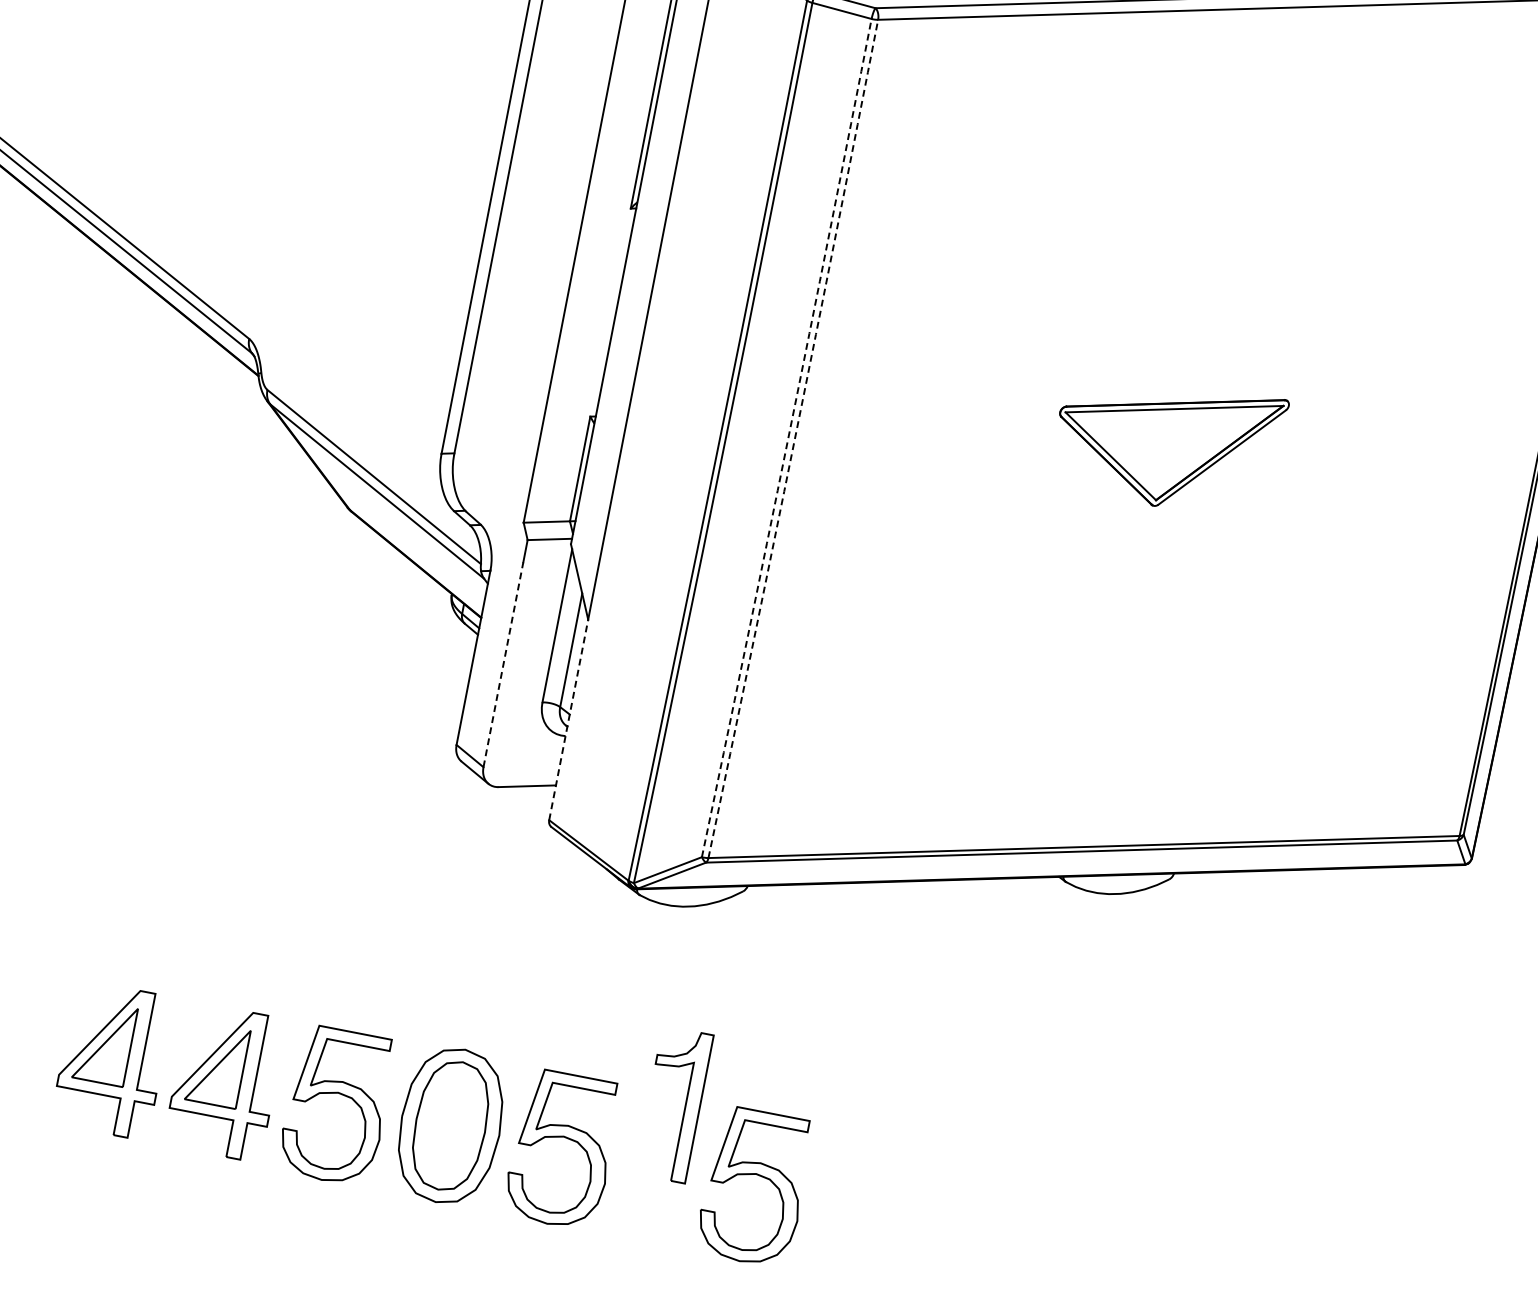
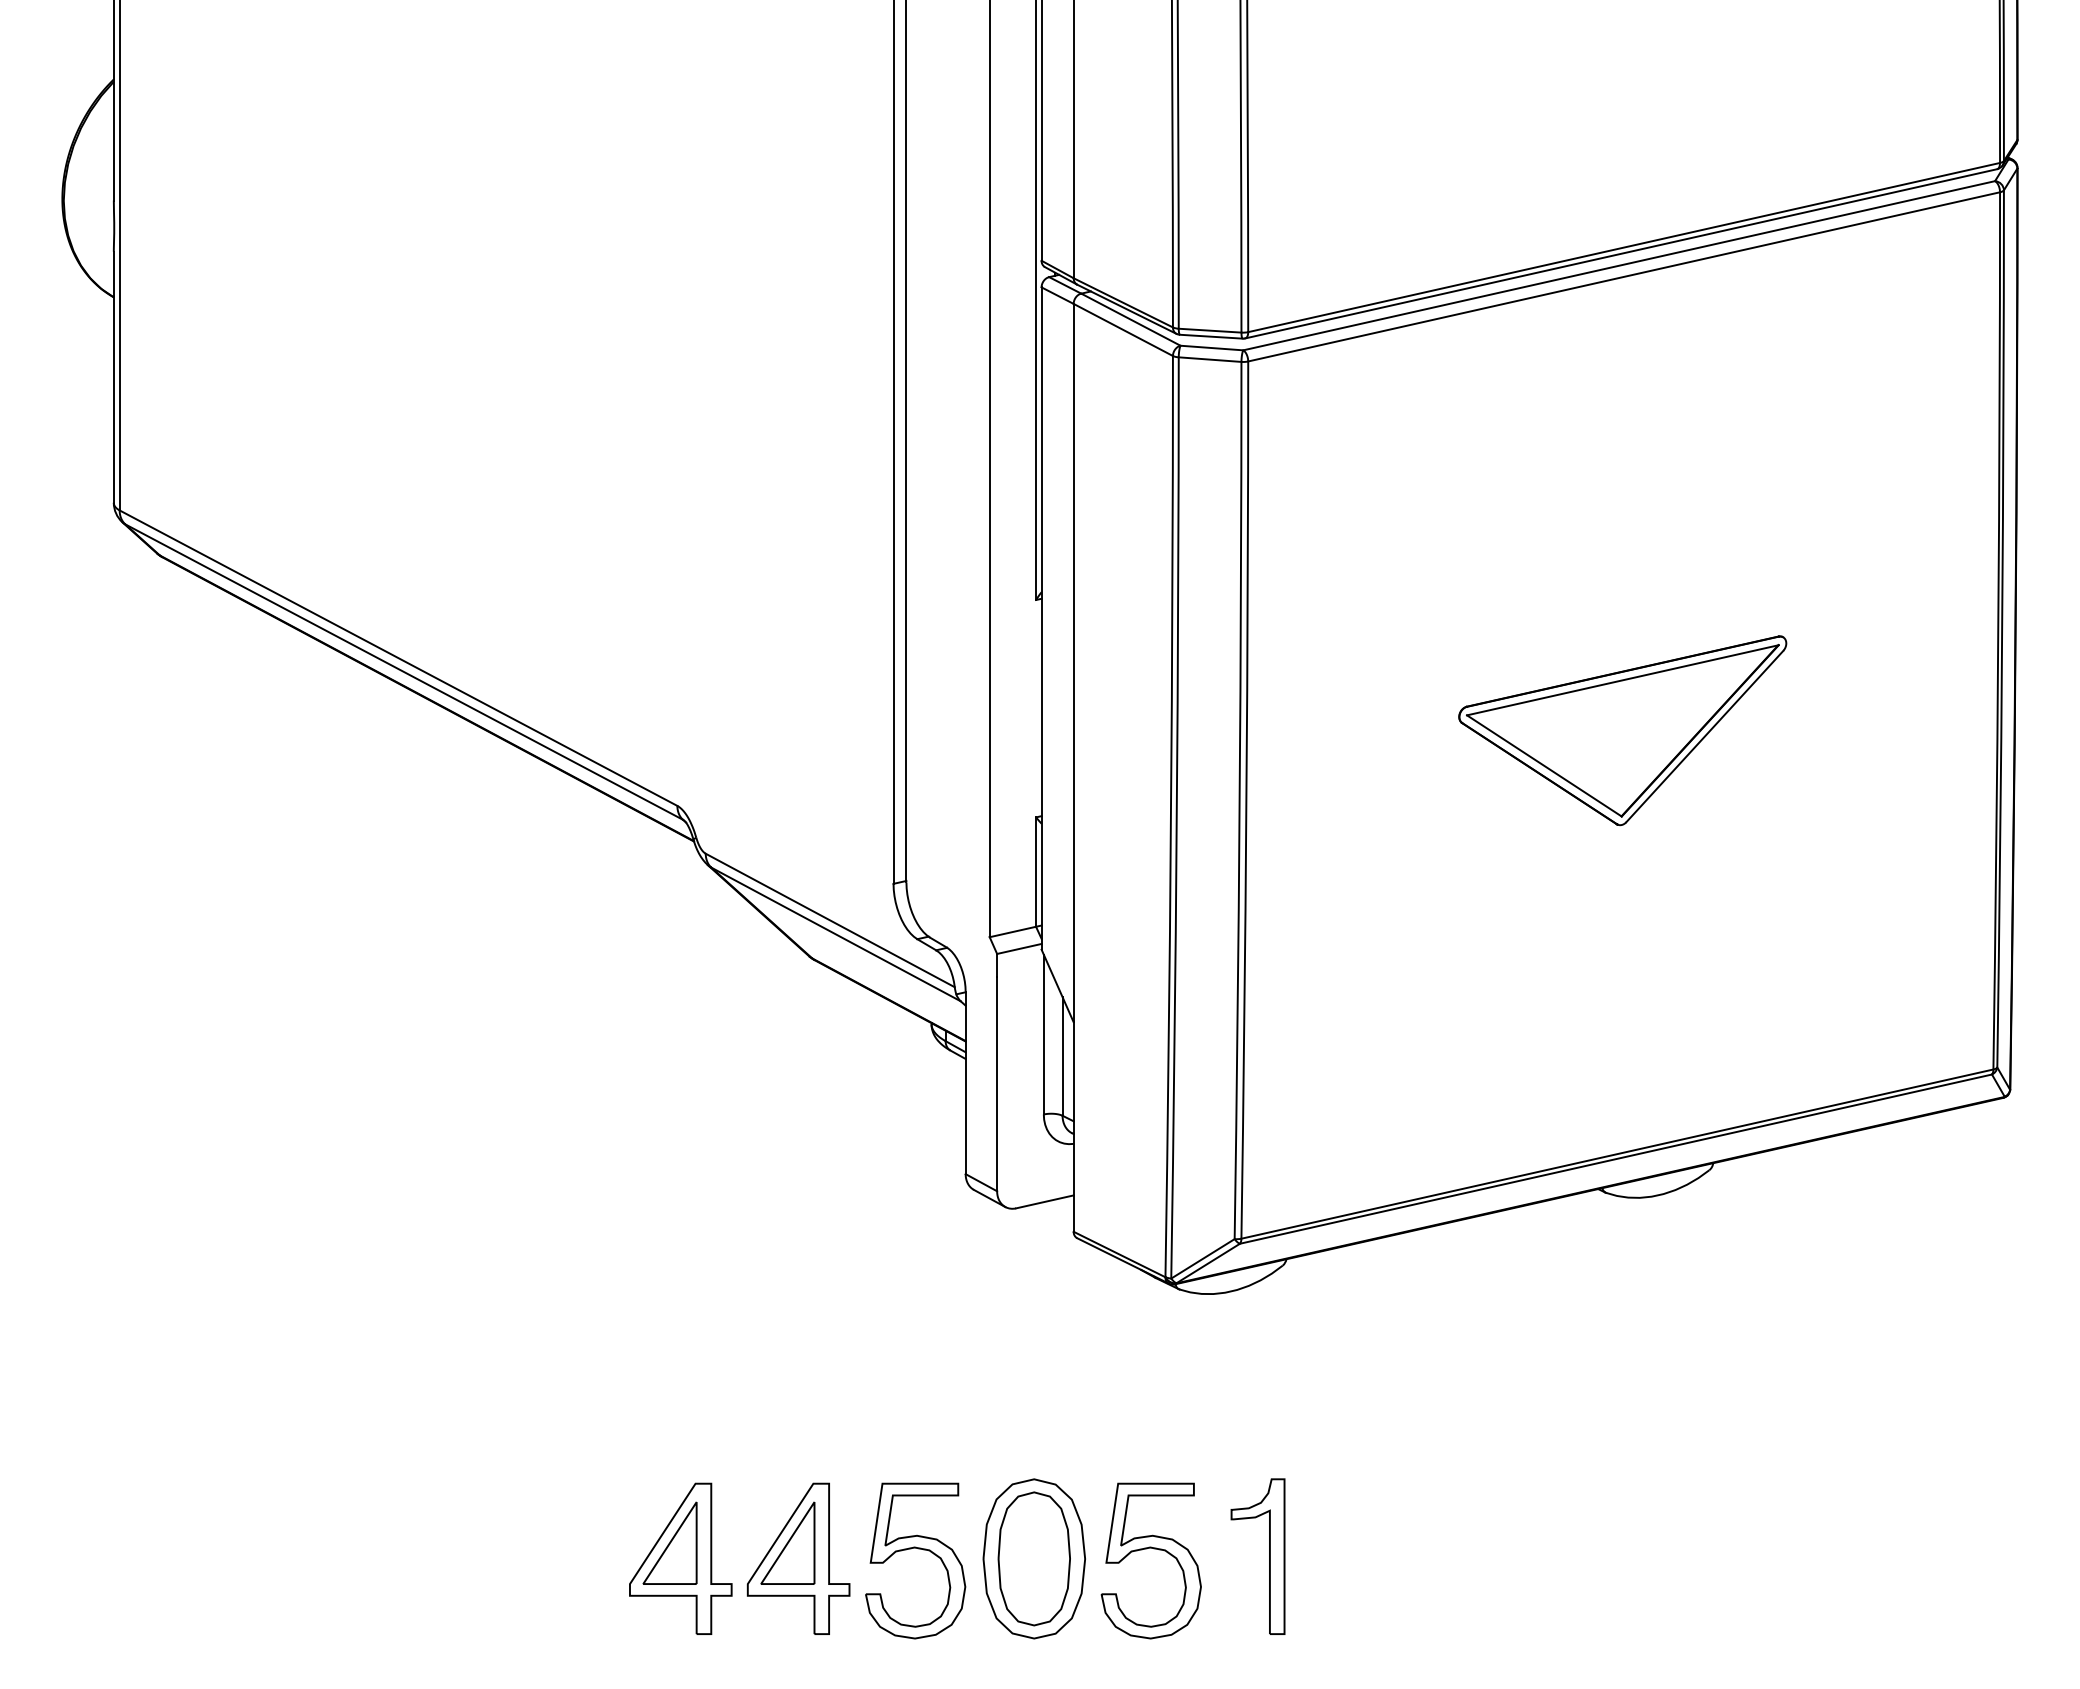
arc: (788, 438) -> (1239, 800), dashed -> solid
arc: (794, 439) -> (1246, 800), dashed -> solid
part: (1167, 442) -> (1622, 730), size x1.43
line: (503, 664) -> (997, 1083), dashed -> solid
line: (568, 720) -> (1073, 1127), dashed -> solid
part: (685, 1106) -> (1269, 1556), moved
part: (752, 1175) -> (1347, 1549), removed

